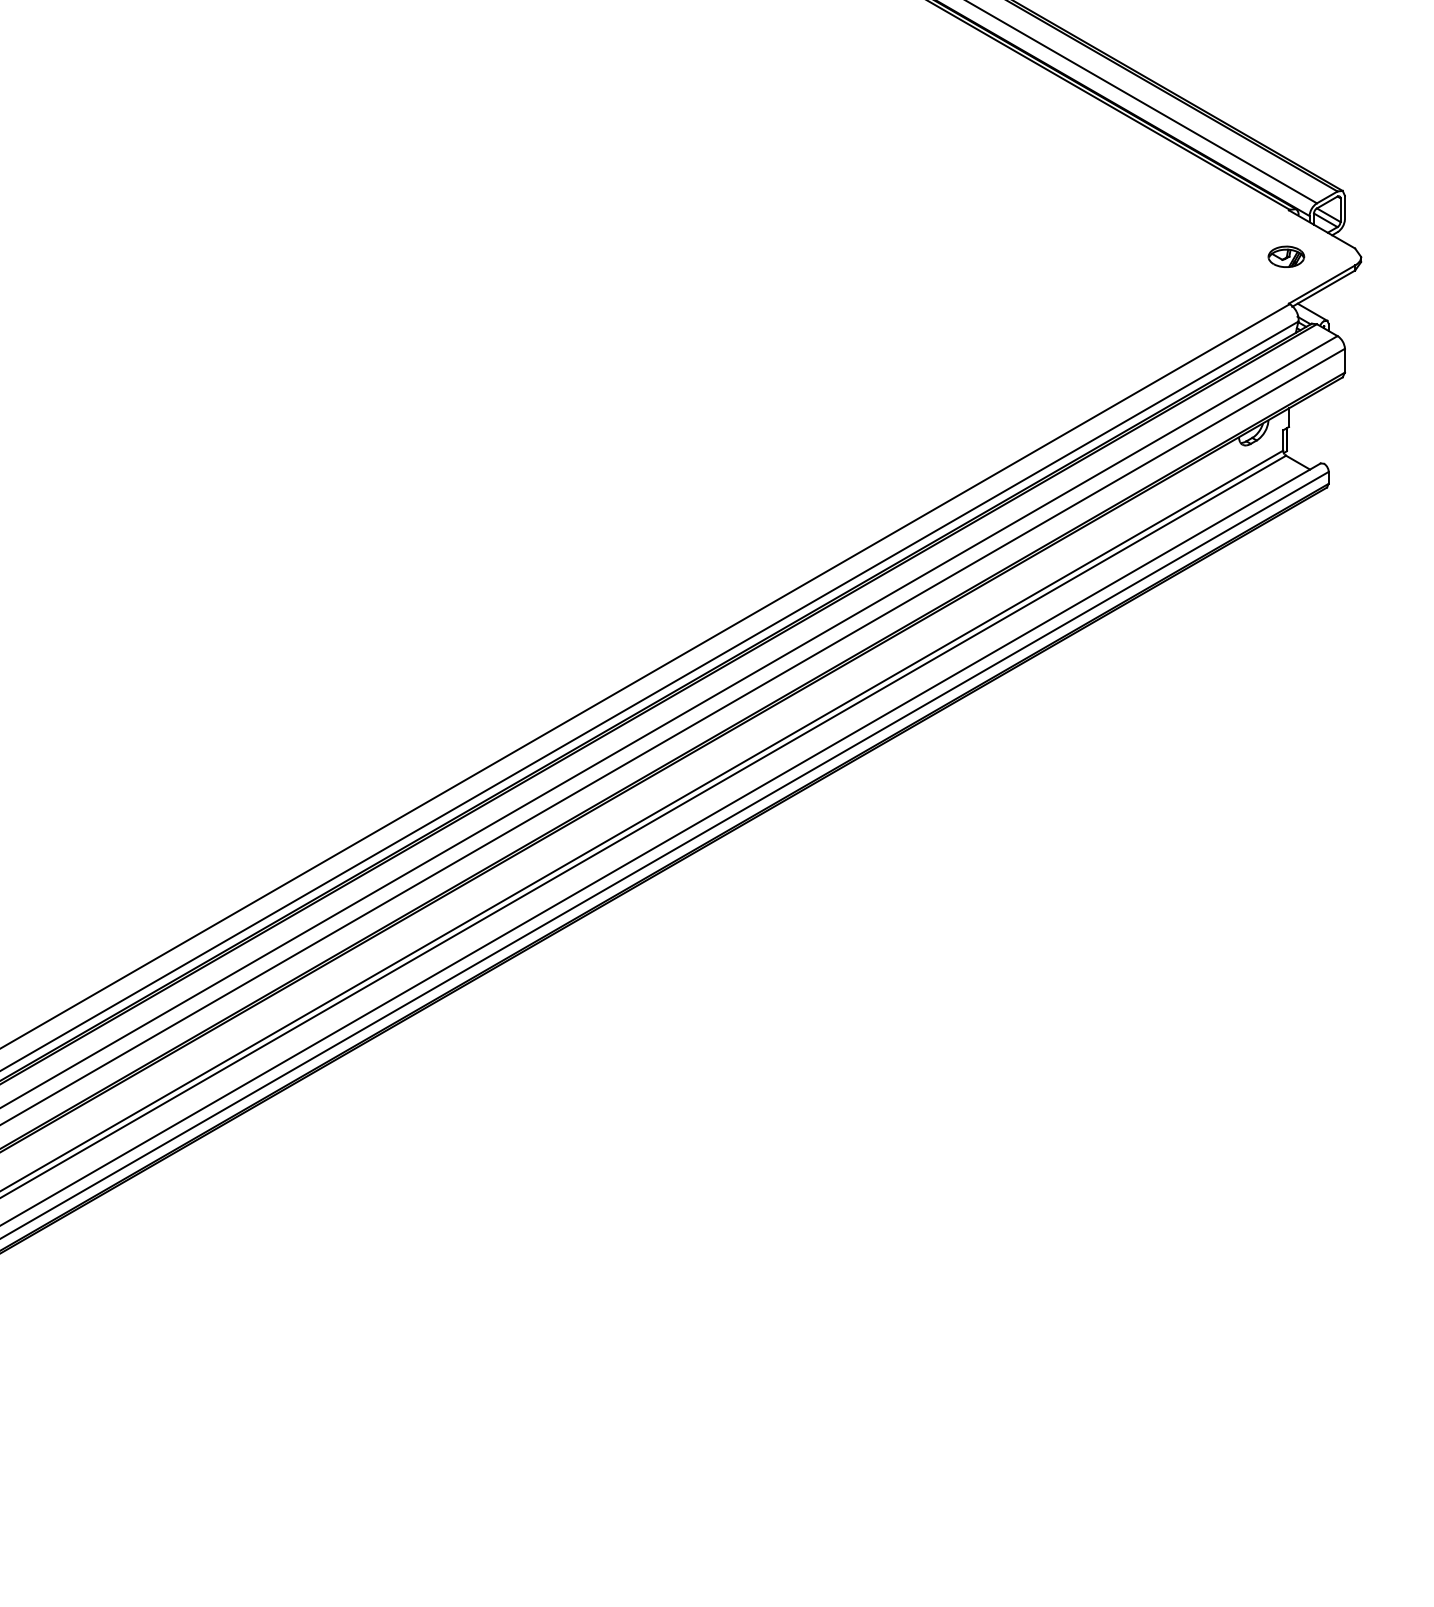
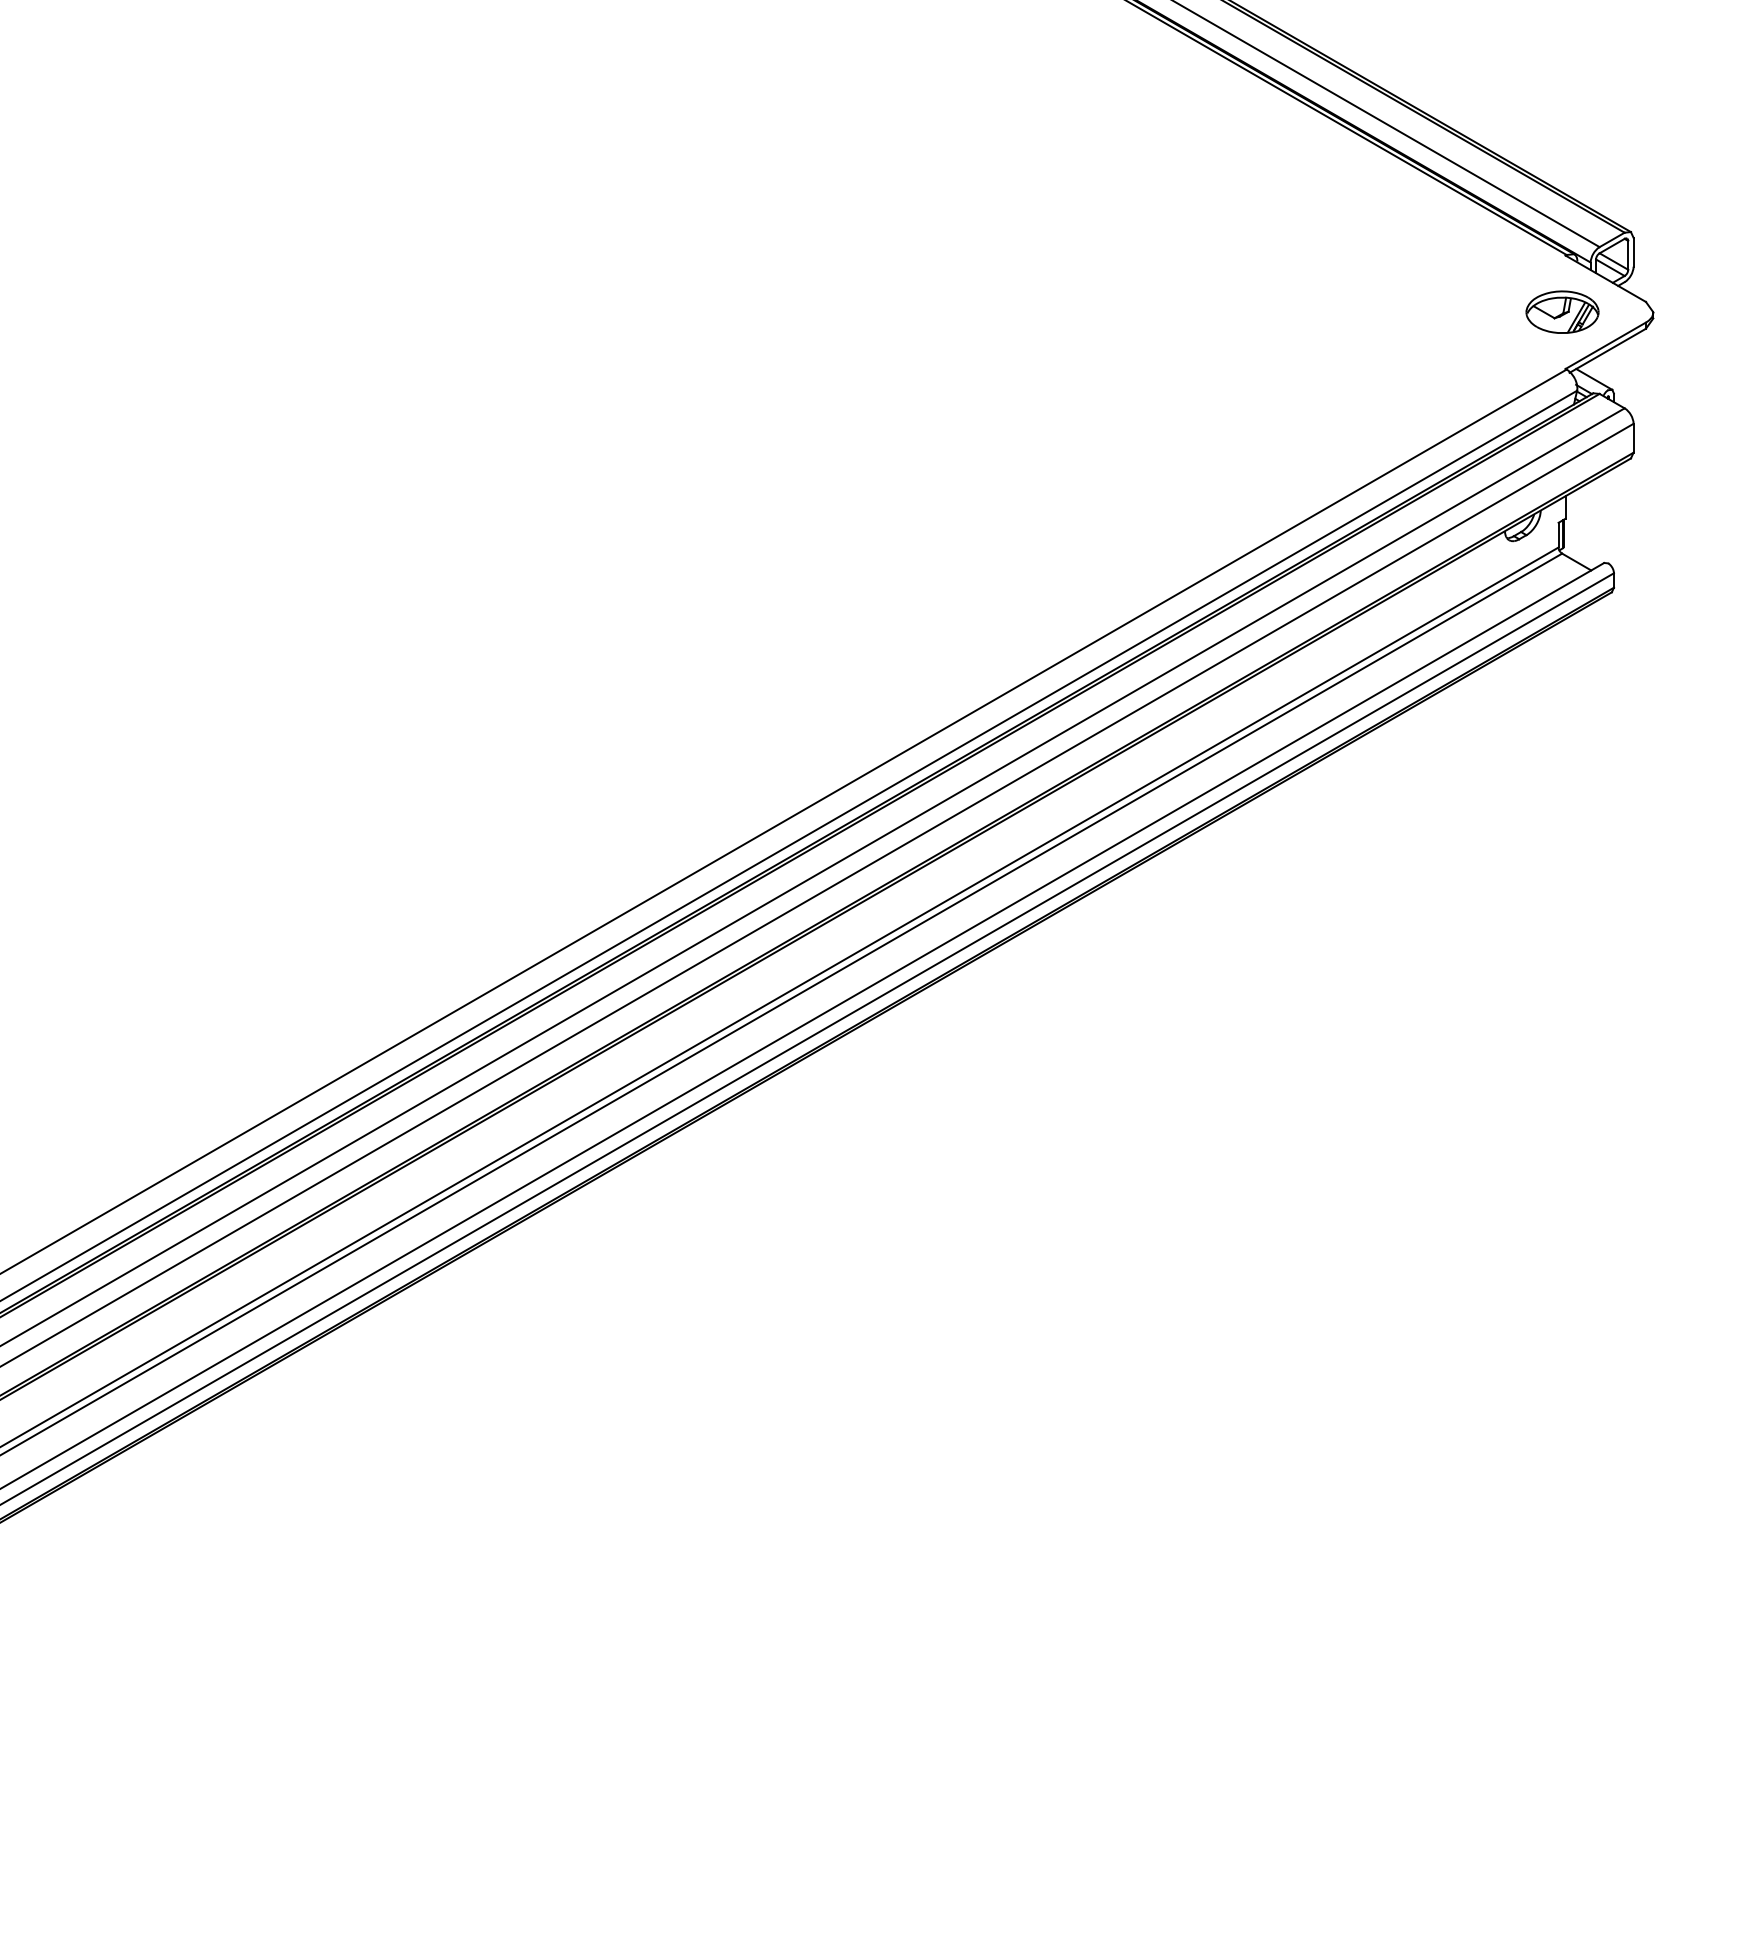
part: (1286, 256) -> (1562, 311), size x1.67

